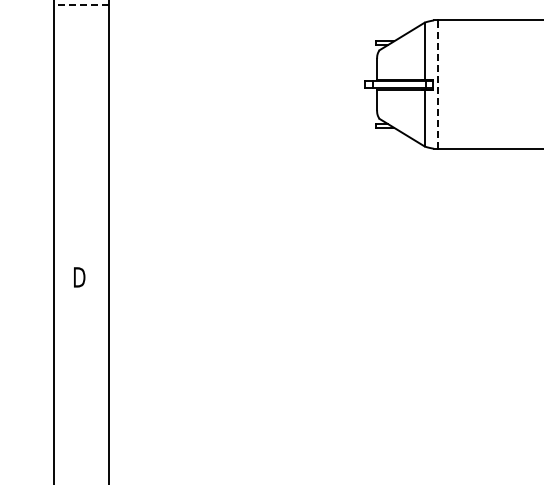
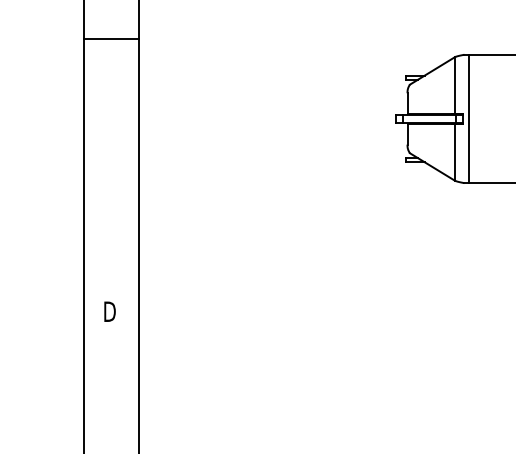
line: (81, 4) -> (111, 38), dashed -> solid
line: (438, 84) -> (468, 118), dashed -> solid

